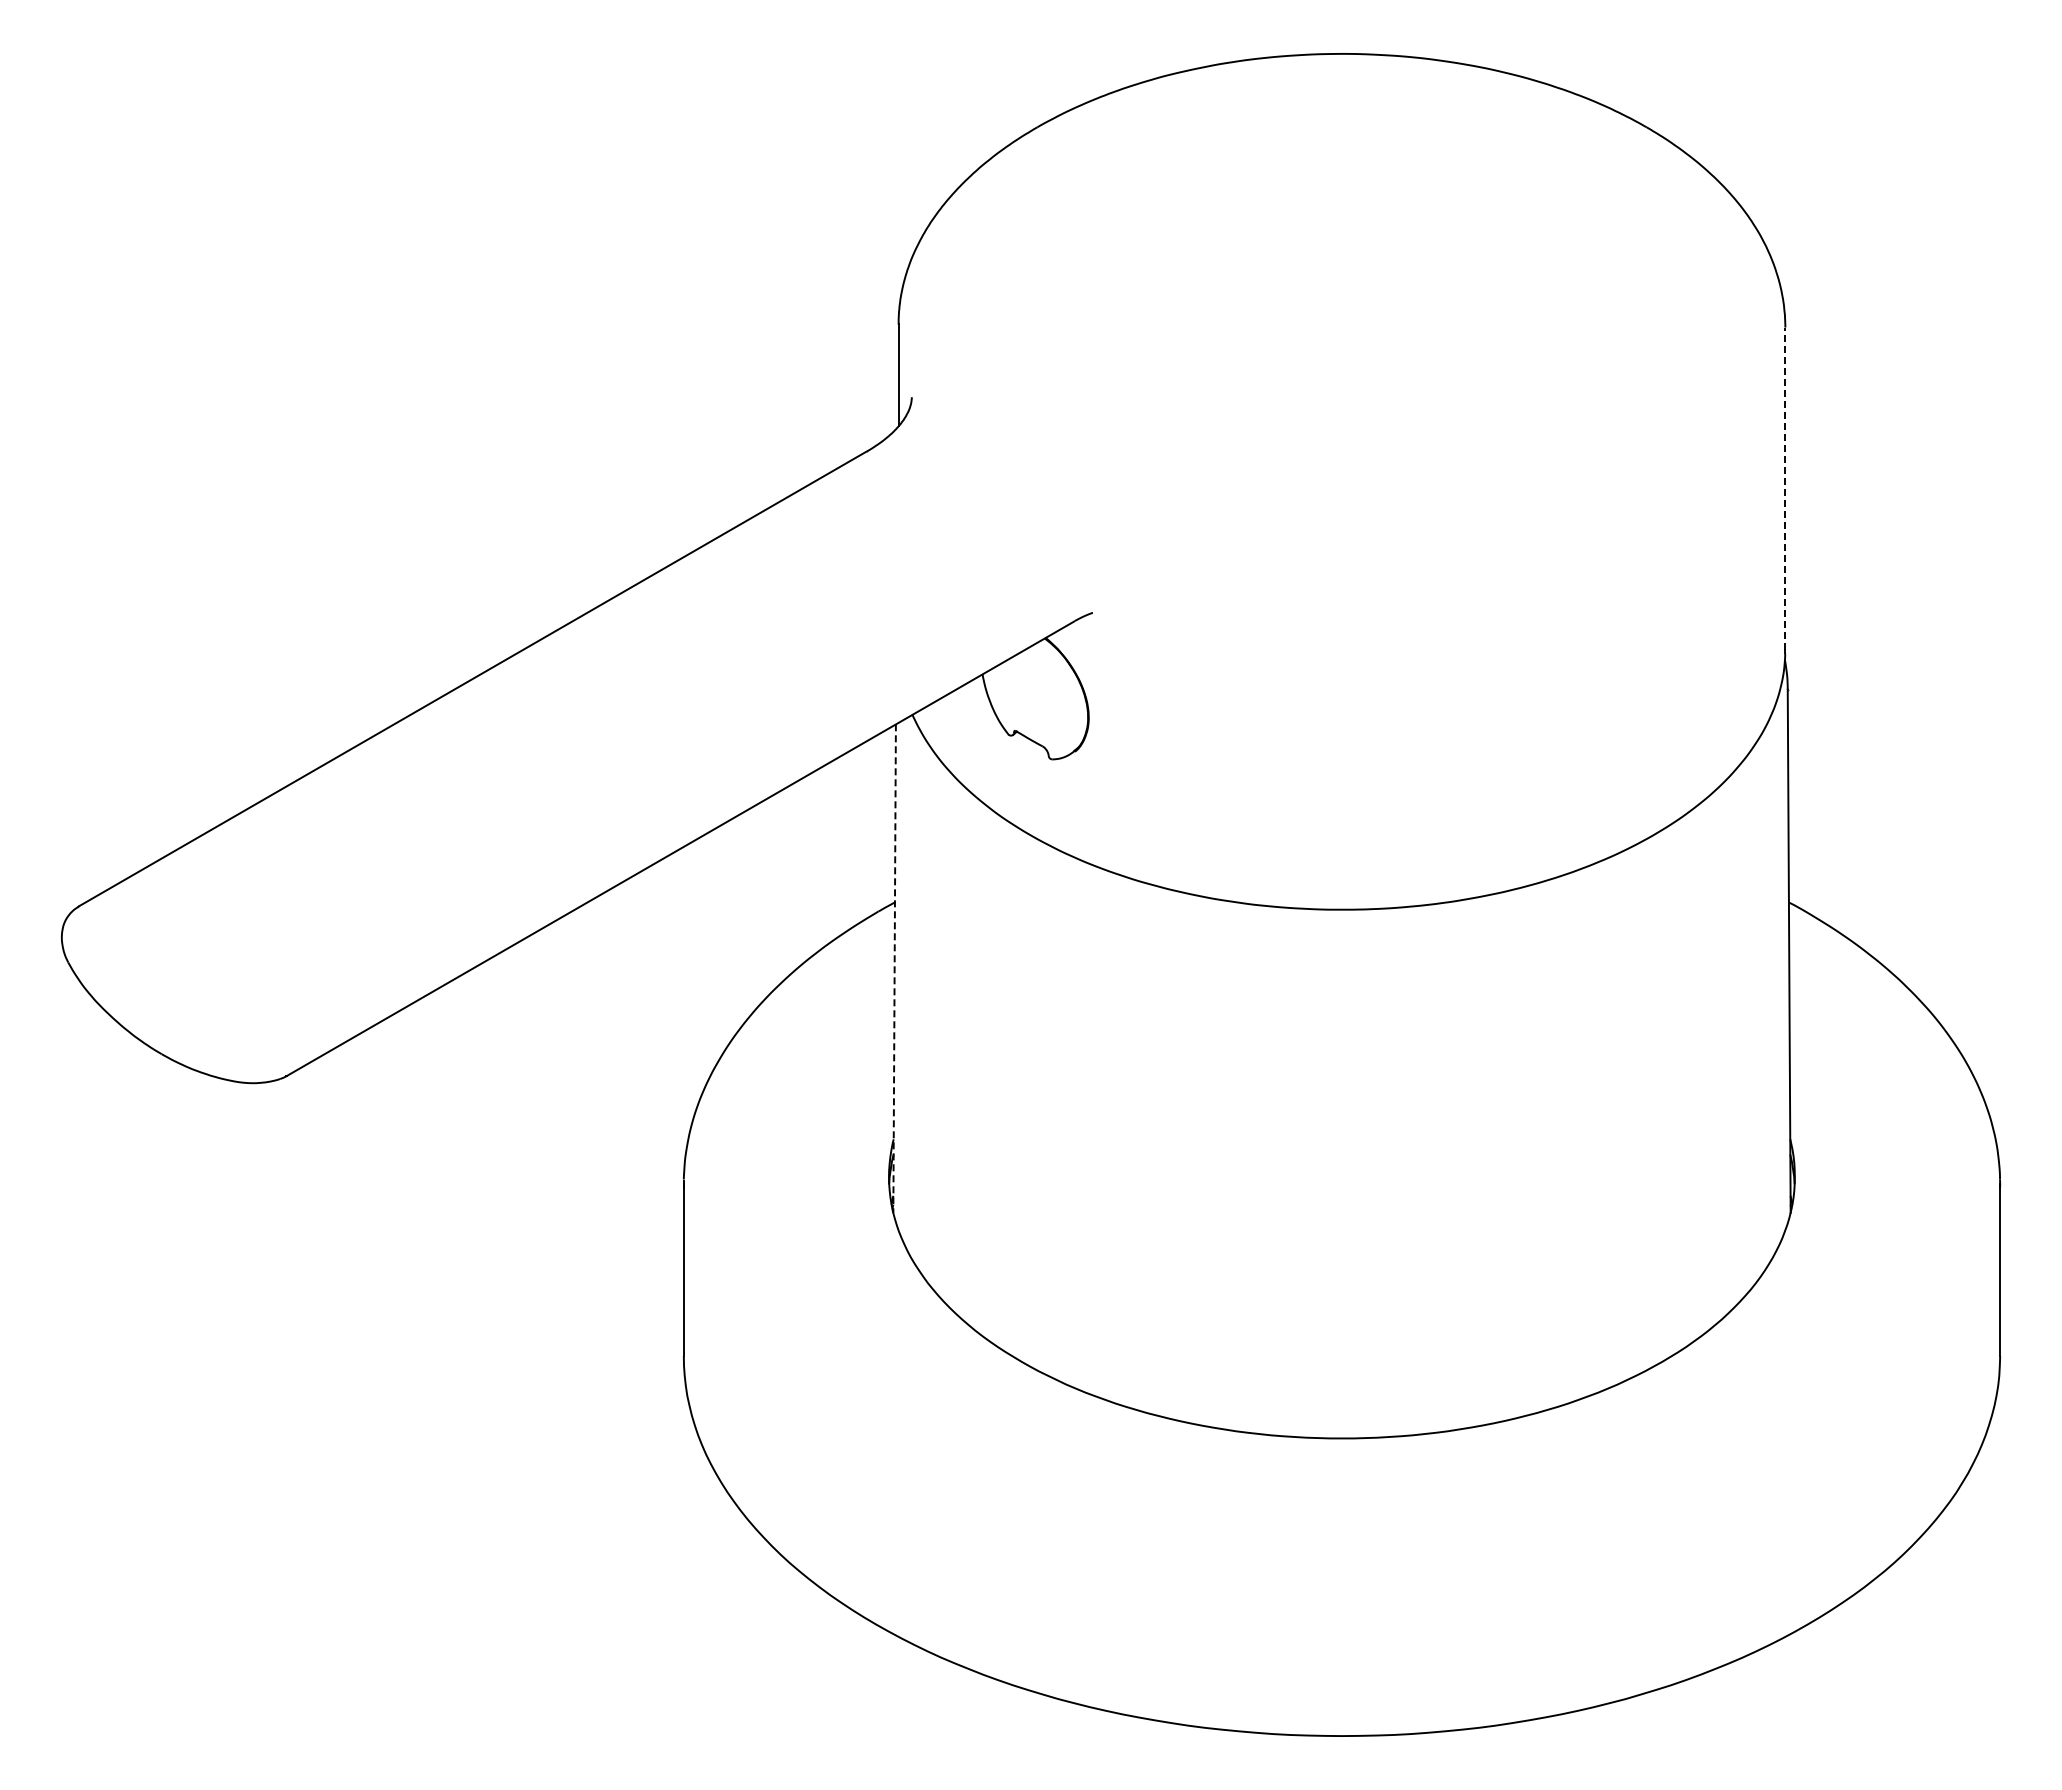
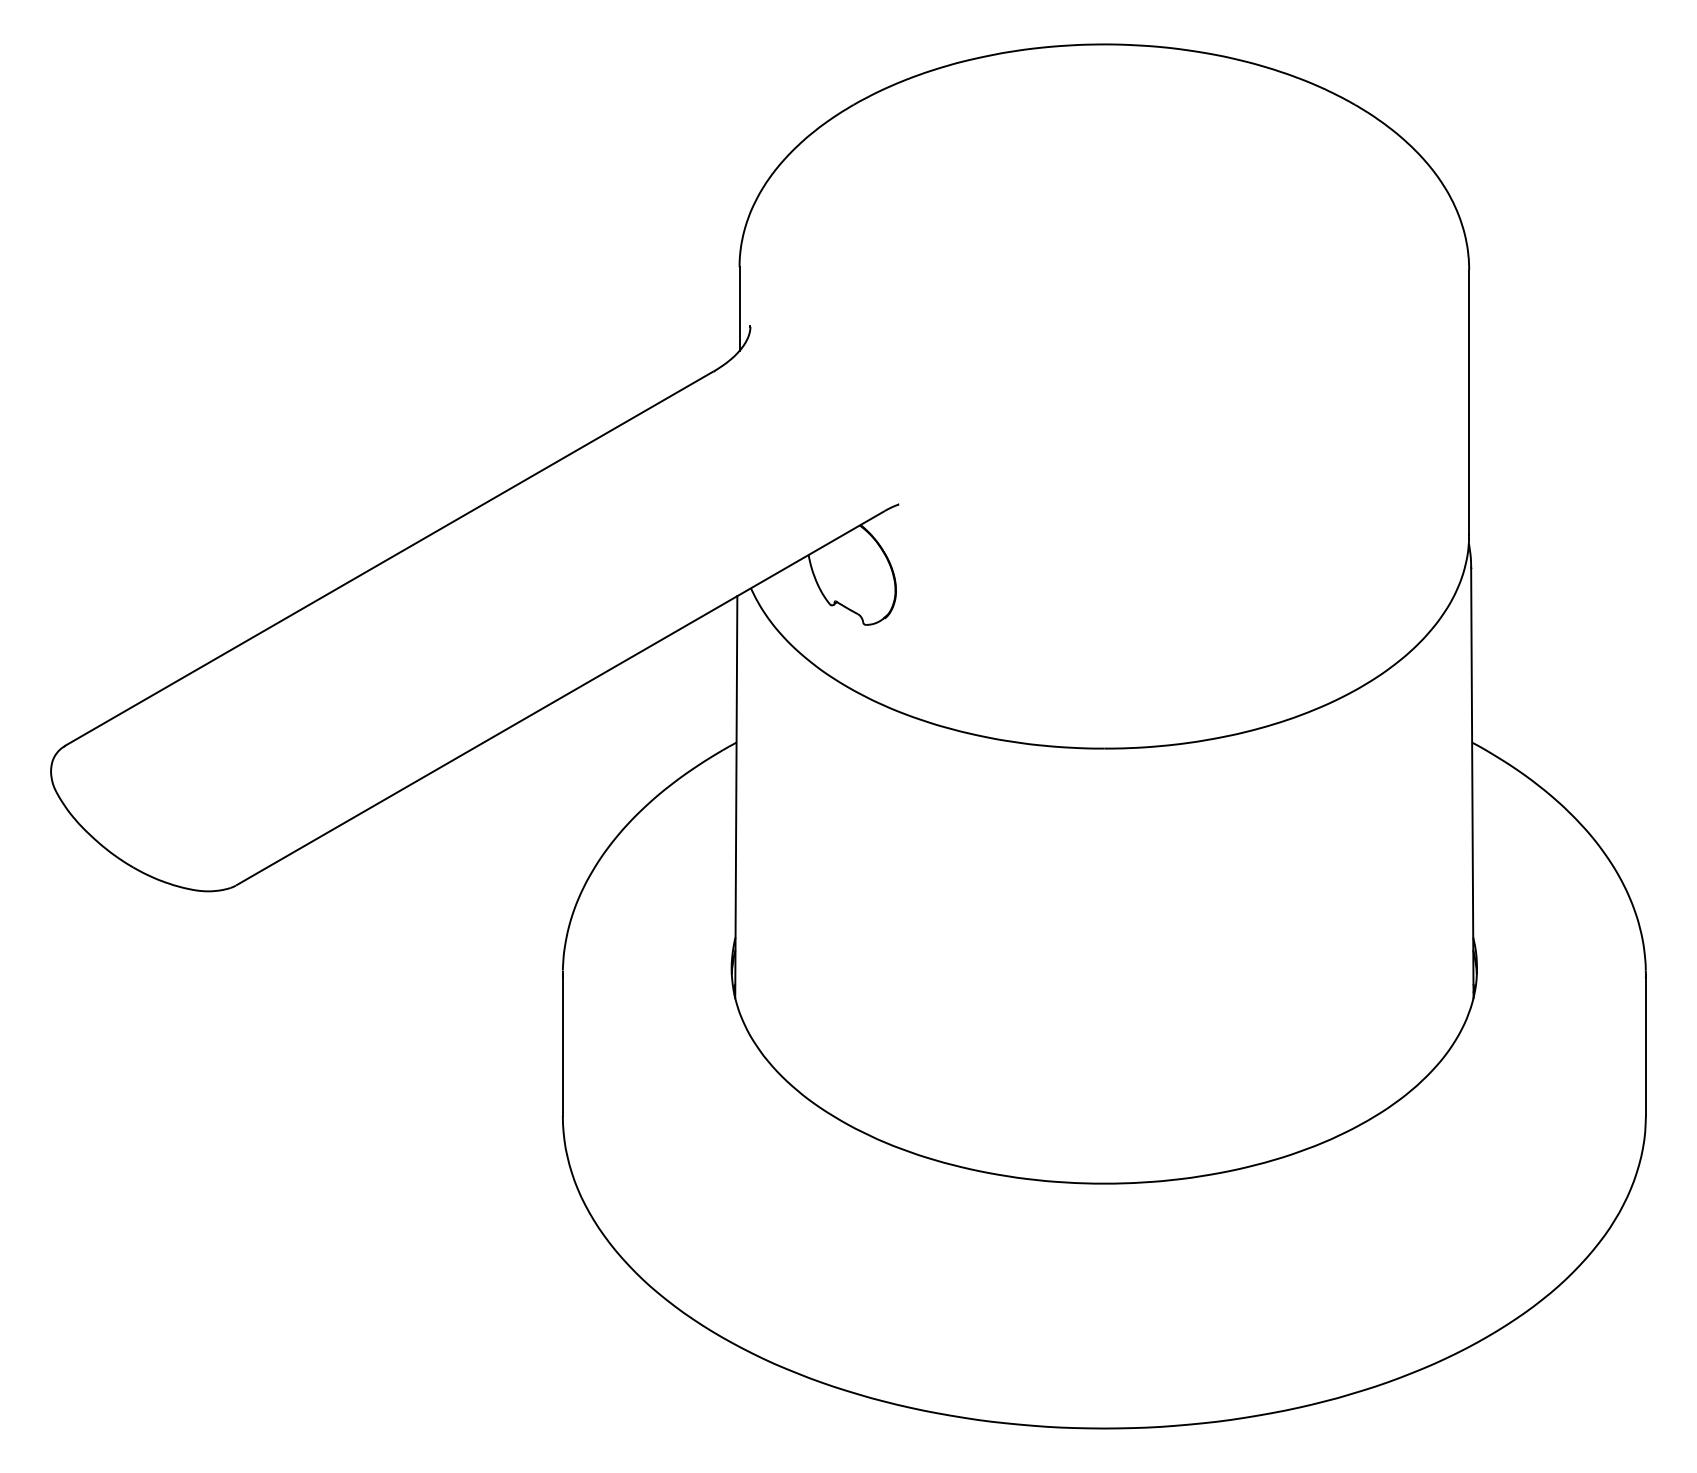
line: (1785, 488) -> (1469, 402), dashed -> solid
line: (894, 969) -> (736, 797), dashed -> solid

